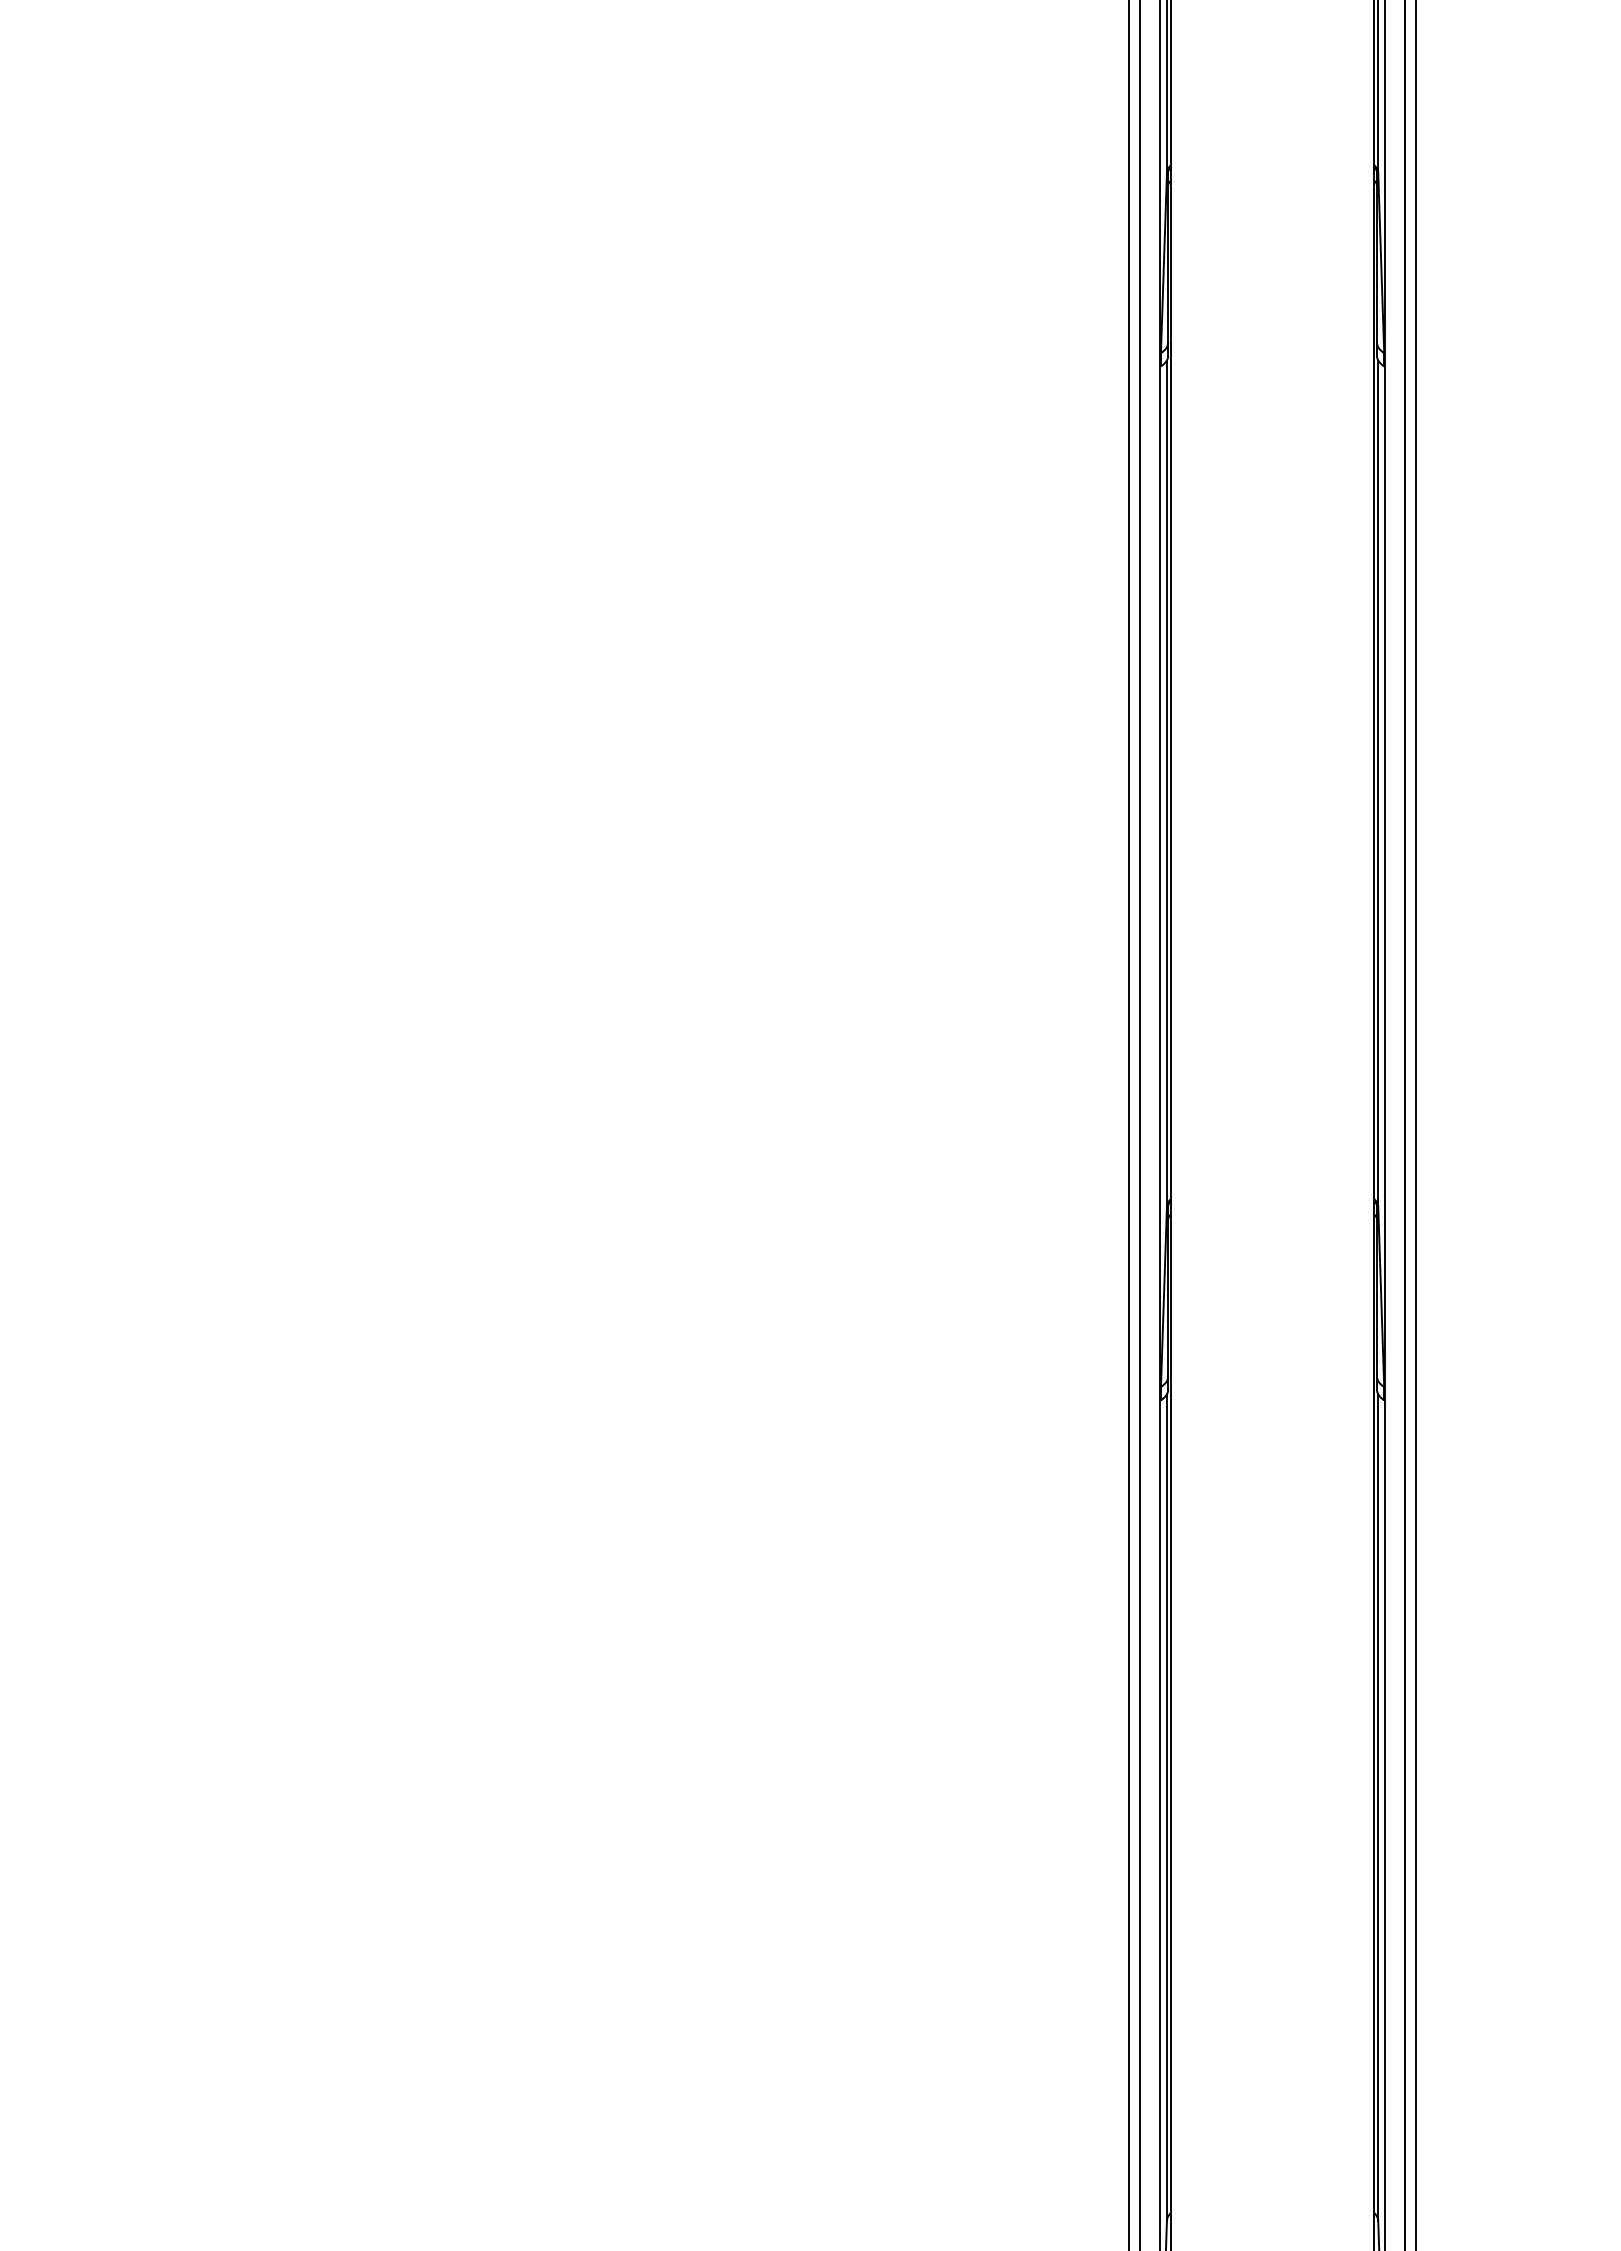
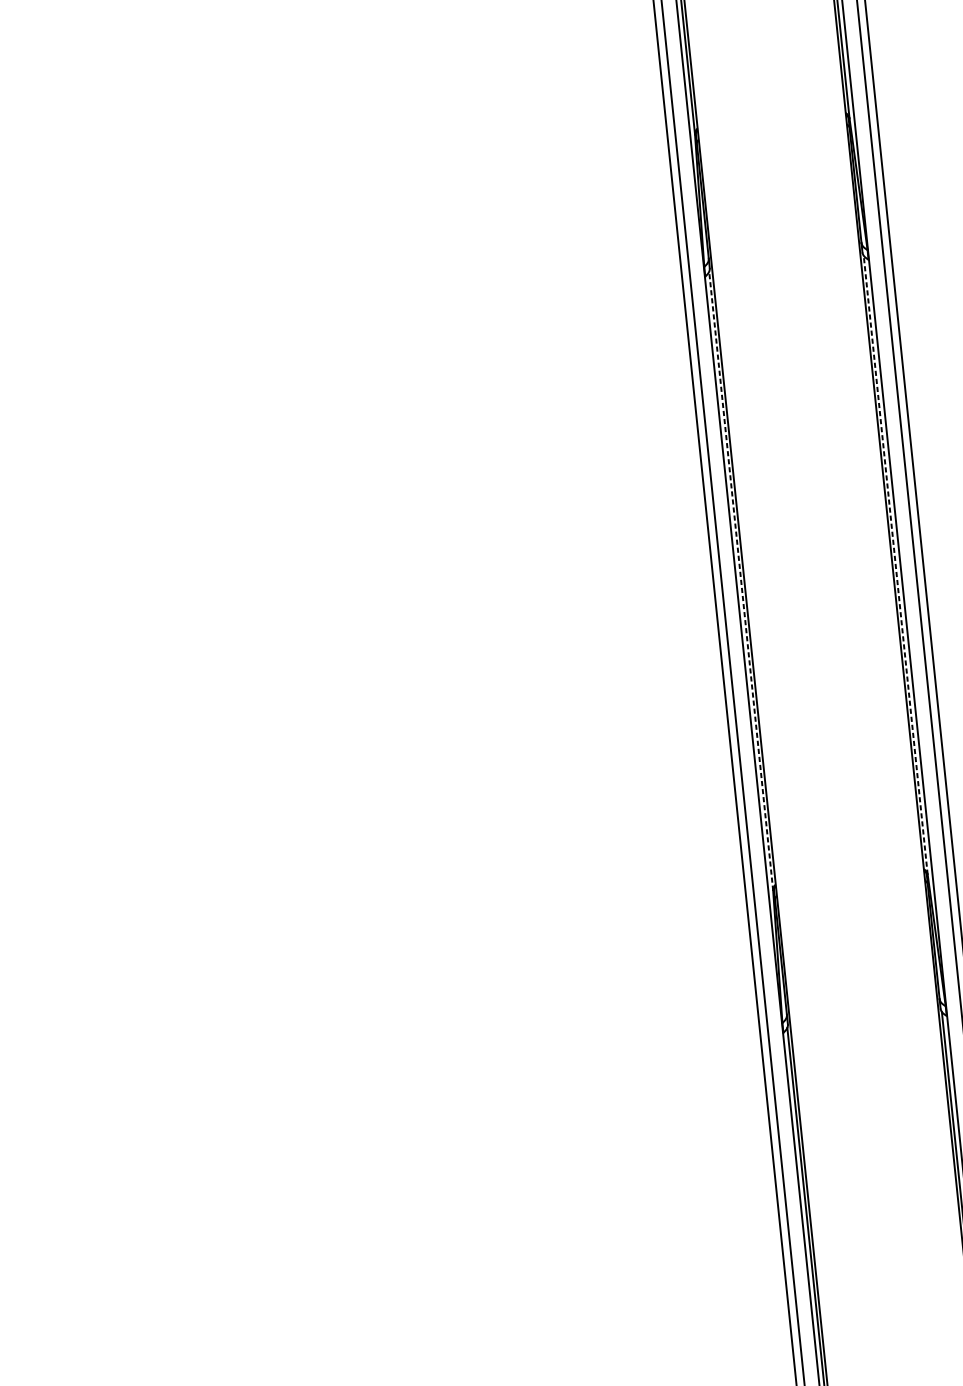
line: (1166, 783) -> (740, 581), solid -> dashed
line: (1378, 783) -> (895, 565), solid -> dashed

